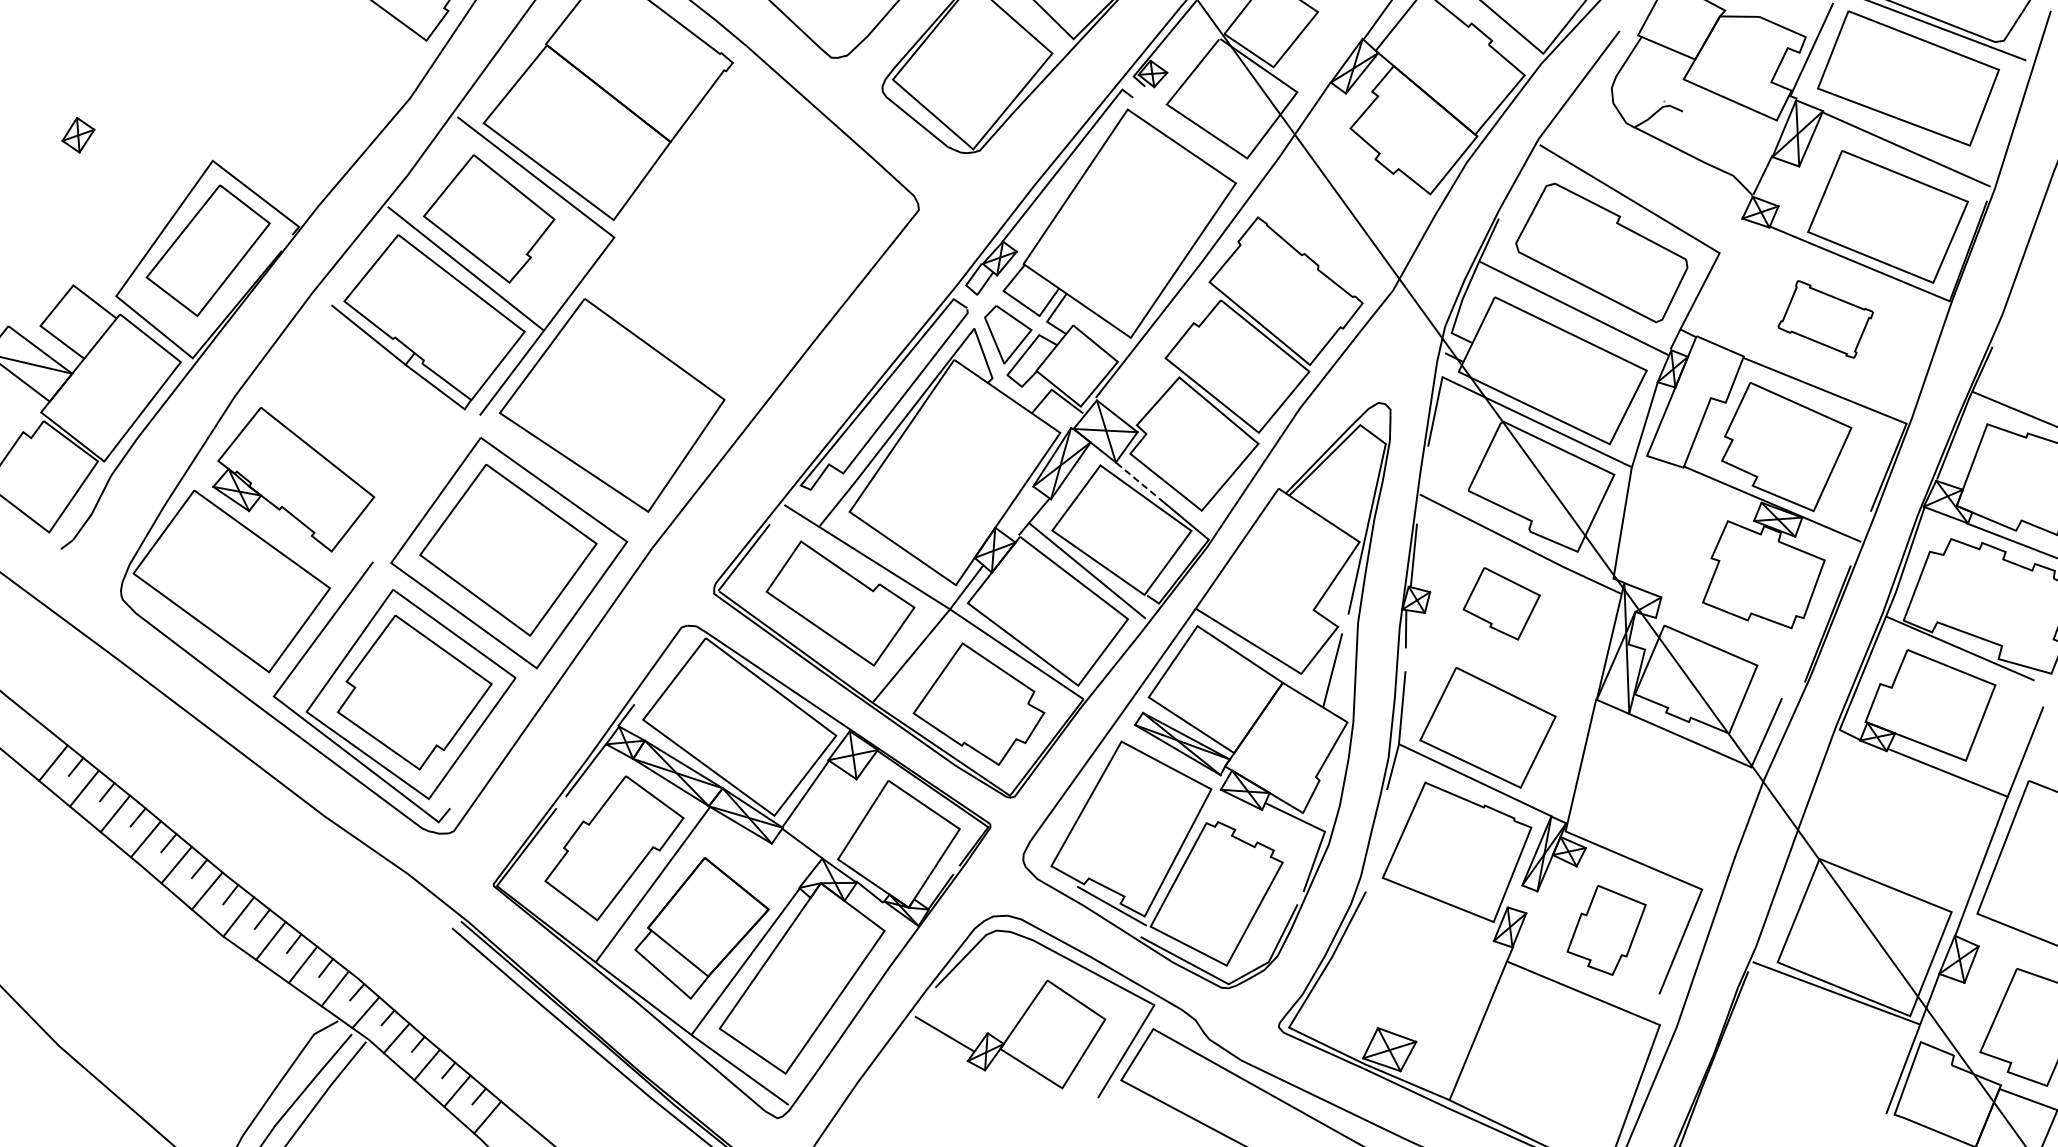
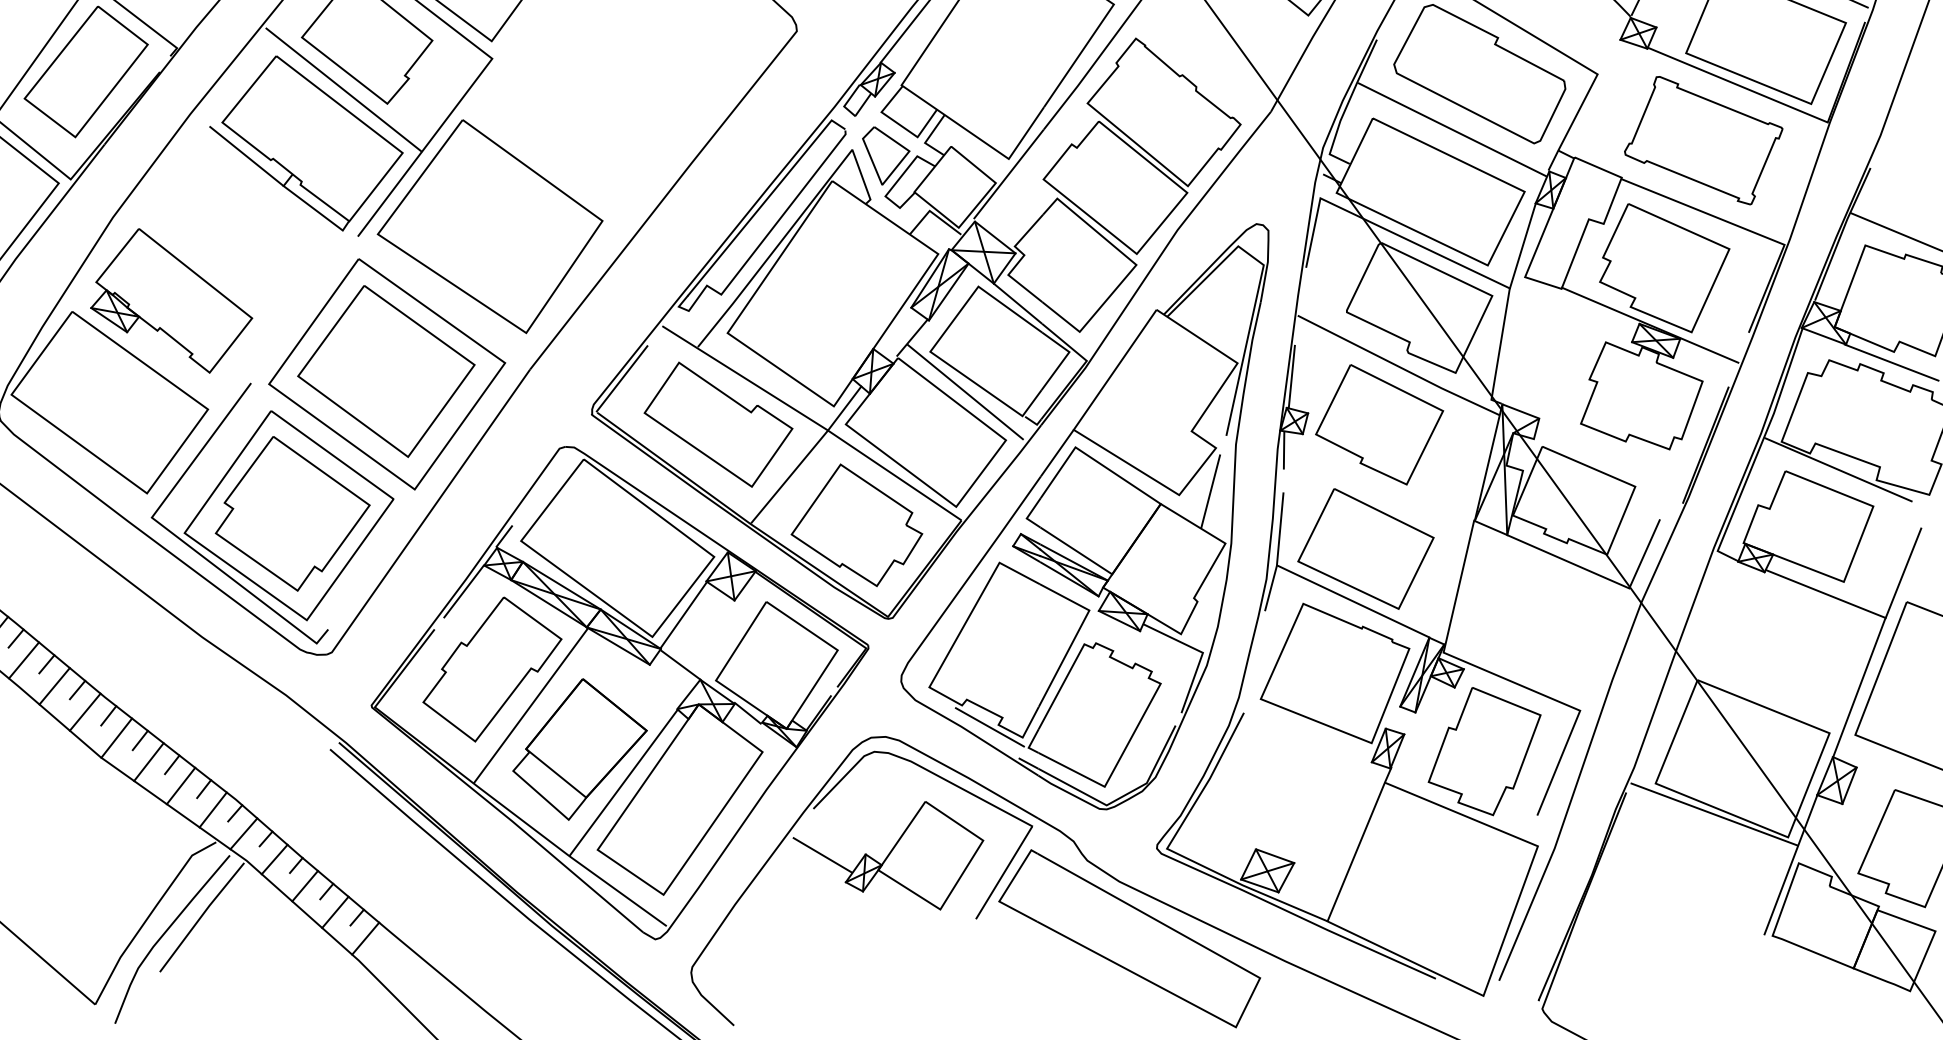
part: (1825, 319) -> (1703, 140), size x1.67
line: (1139, 482) -> (1017, 303), dashed -> solid
part: (1501, 603) -> (1379, 424), size x1.67
part: (1606, 930) -> (1484, 751), size x1.43

